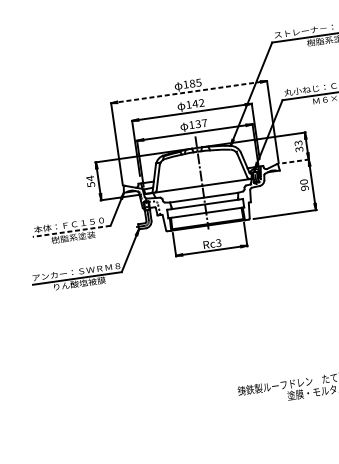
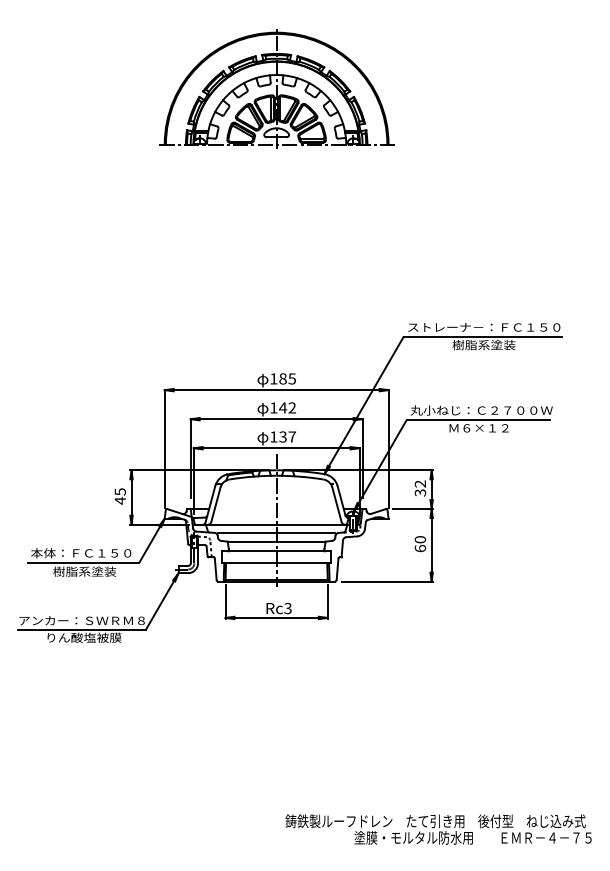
line: (189, 92) -> (276, 390), dashed -> solid
text: (298, 142) -> (420, 483), 33 -> 32
line: (296, 161) -> (413, 509), dashed -> solid
text: (90, 181) -> (119, 496), 54 -> 45
text: (304, 188) -> (420, 548), 90 -> 60
line: (203, 191) -> (276, 532), added
line: (71, 231) -> (83, 562), dashed -> solid

